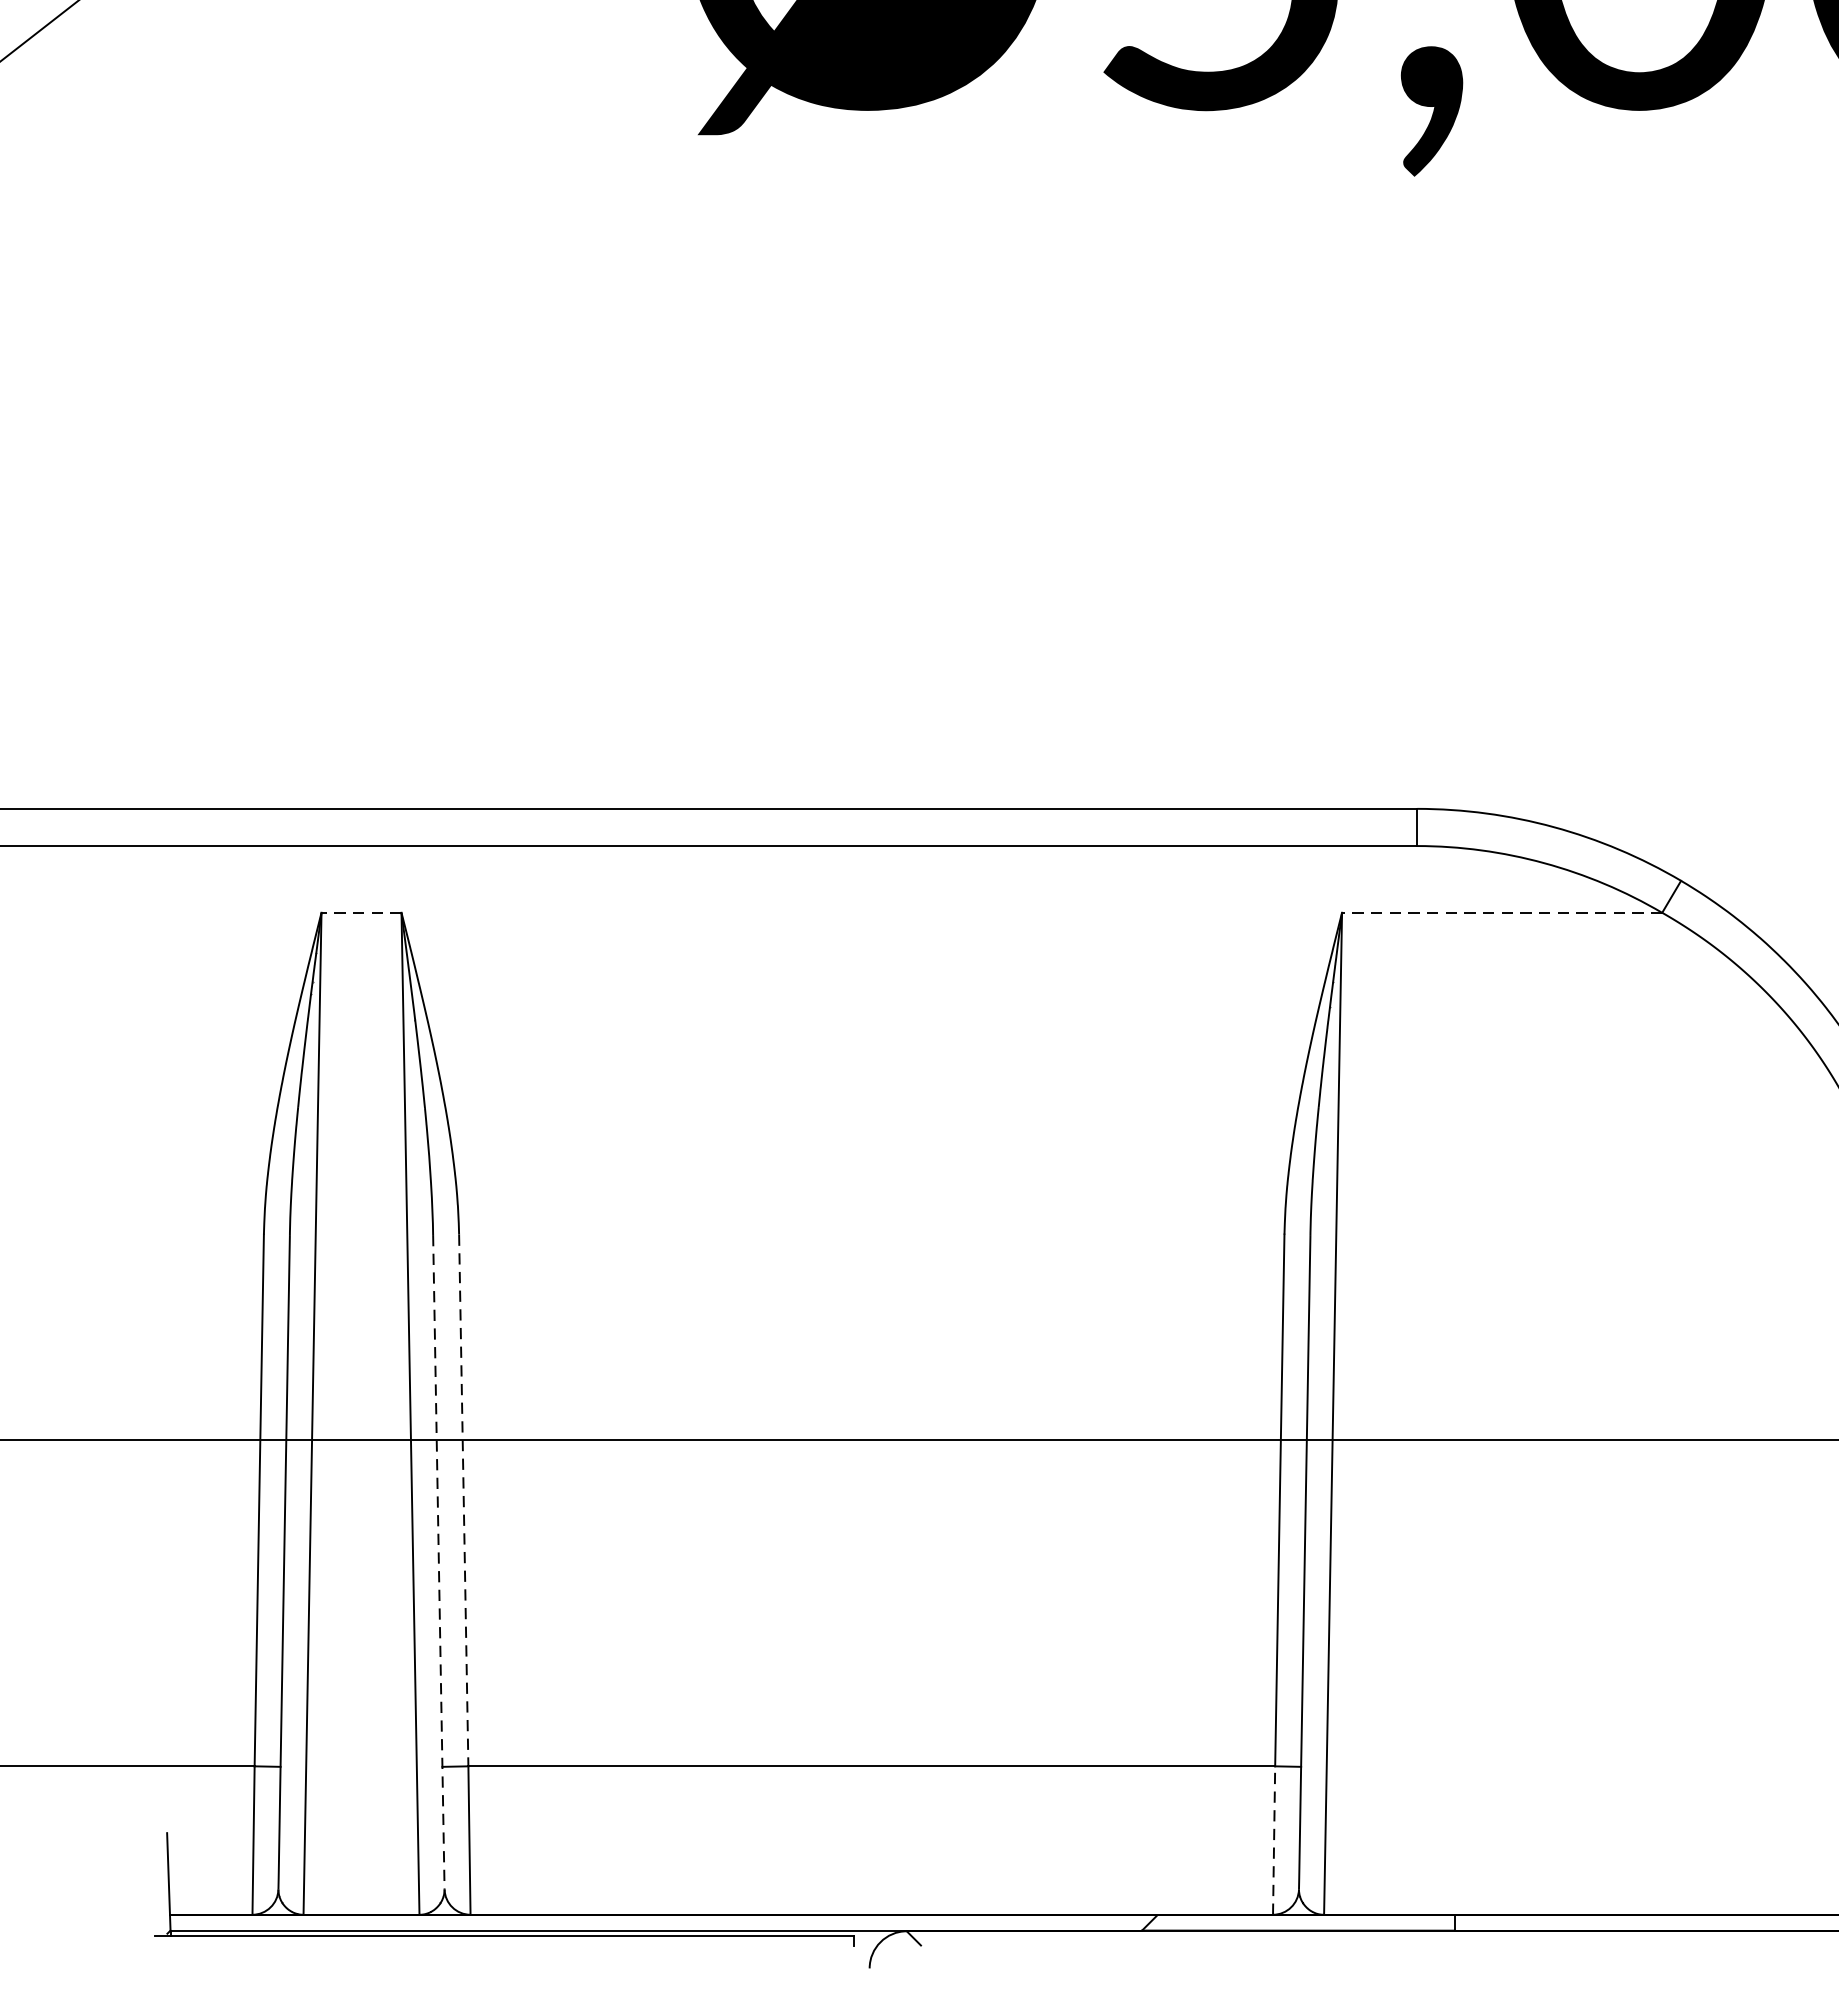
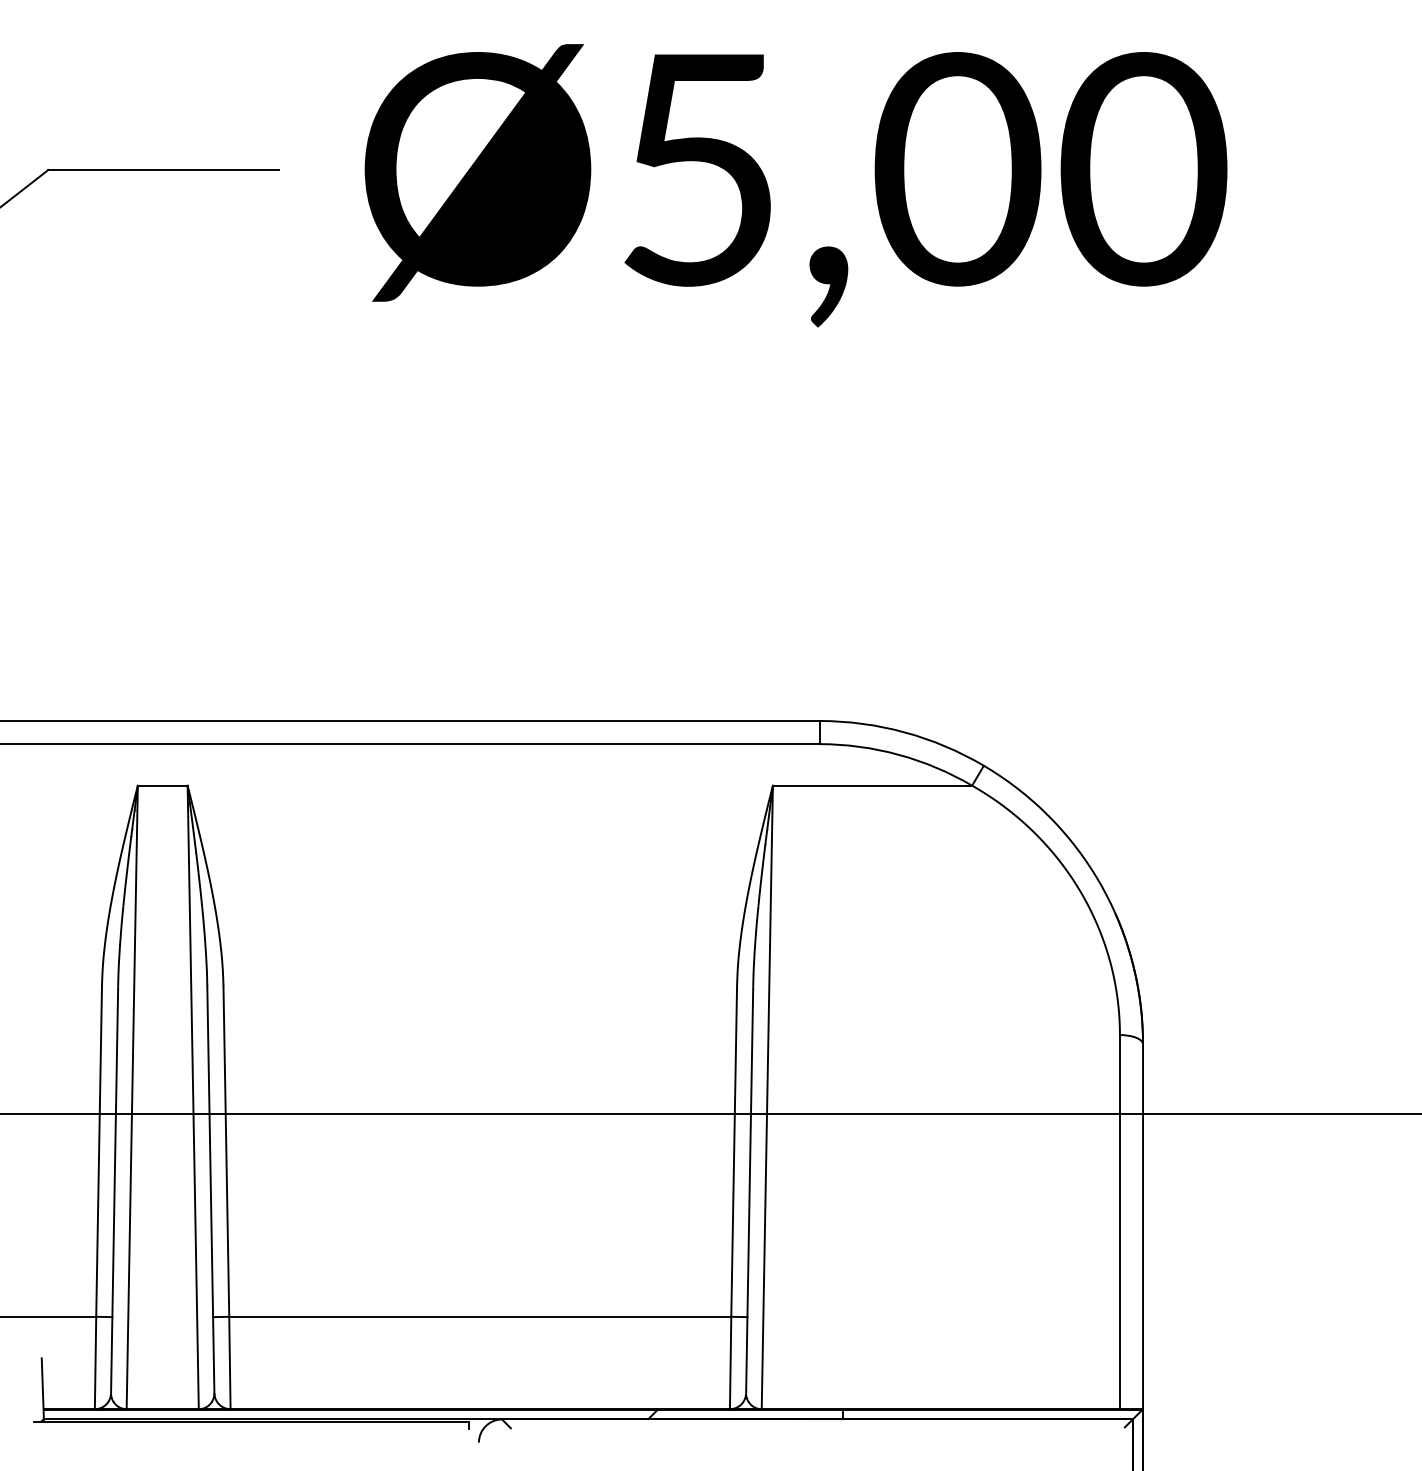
line: (361, 912) -> (162, 785), dashed -> solid
line: (1502, 912) -> (872, 785), dashed -> solid
line: (463, 1500) -> (226, 1151), dashed -> solid
line: (438, 1561) -> (210, 1189), dashed -> solid
line: (1273, 1839) -> (730, 1362), dashed -> solid

